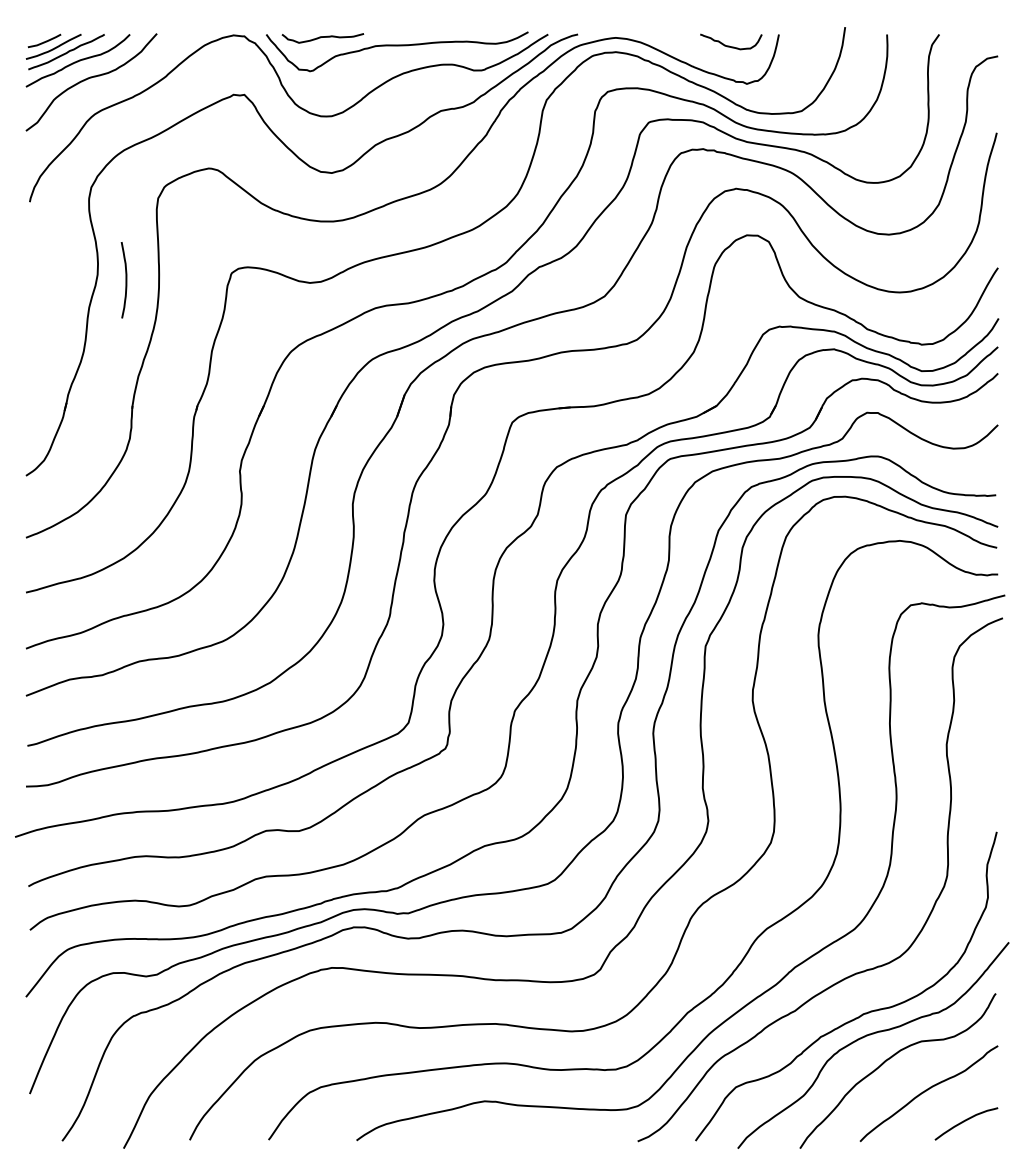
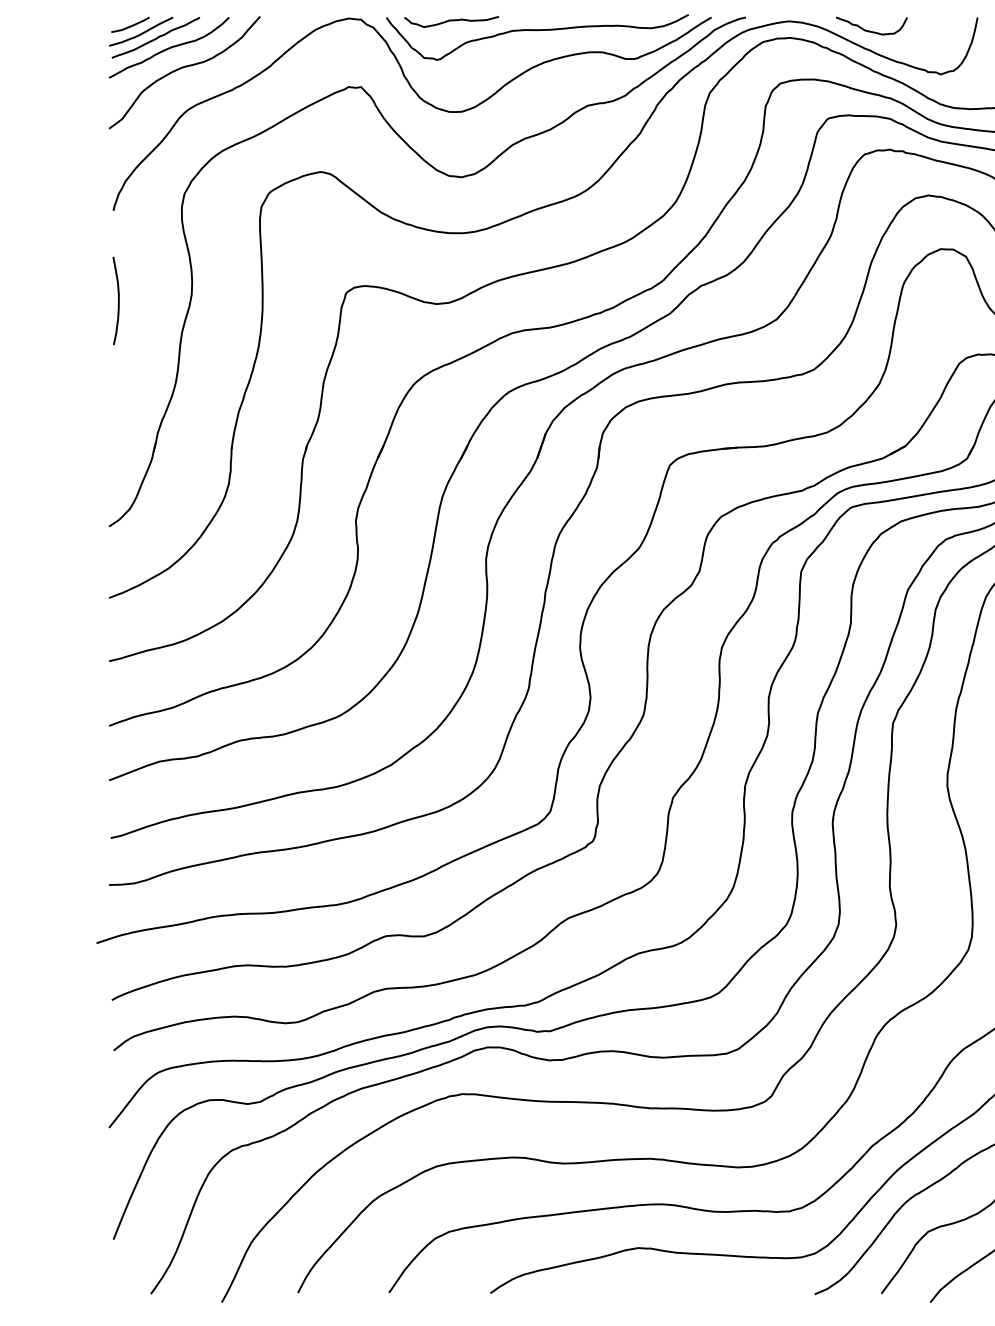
curve: (729, 45) -> (869, 30), moved
curve: (125, 280) -> (117, 301), moved

